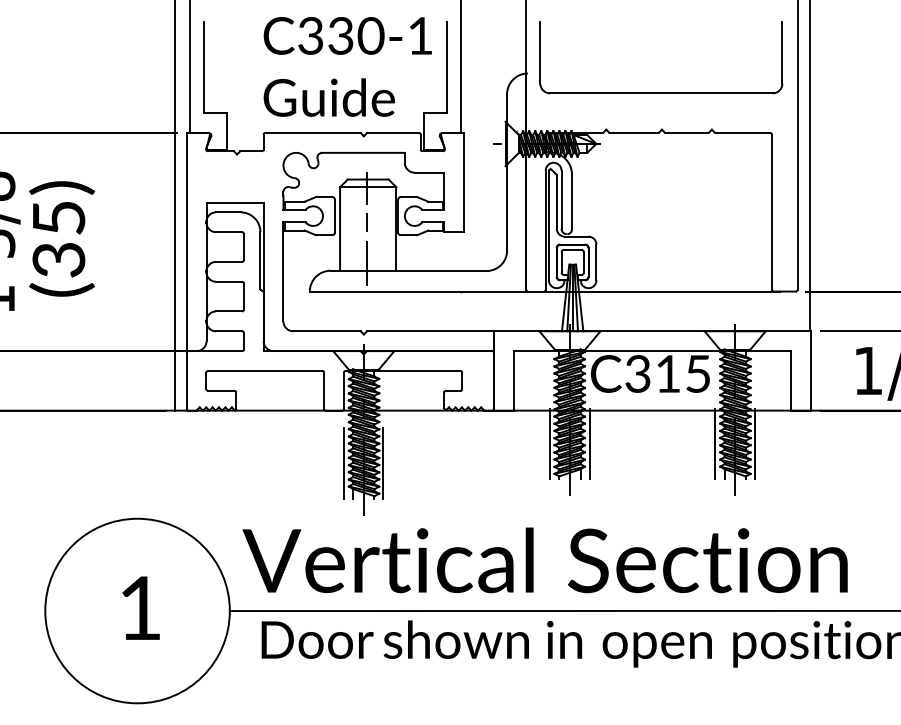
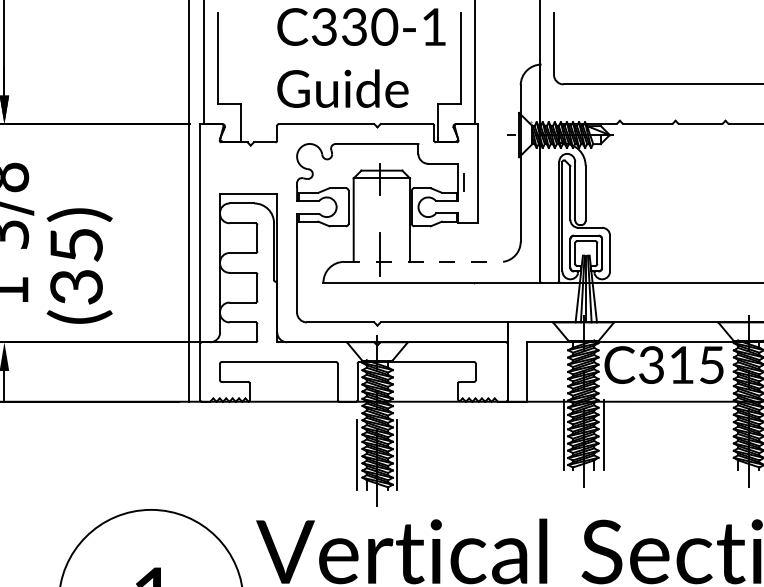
line: (366, 222) -> (464, 182), moved
text: (62, 238) -> (80, 265), moved
line: (410, 270) -> (424, 261), solid -> dashed
line: (715, 443) -> (729, 434), removed

